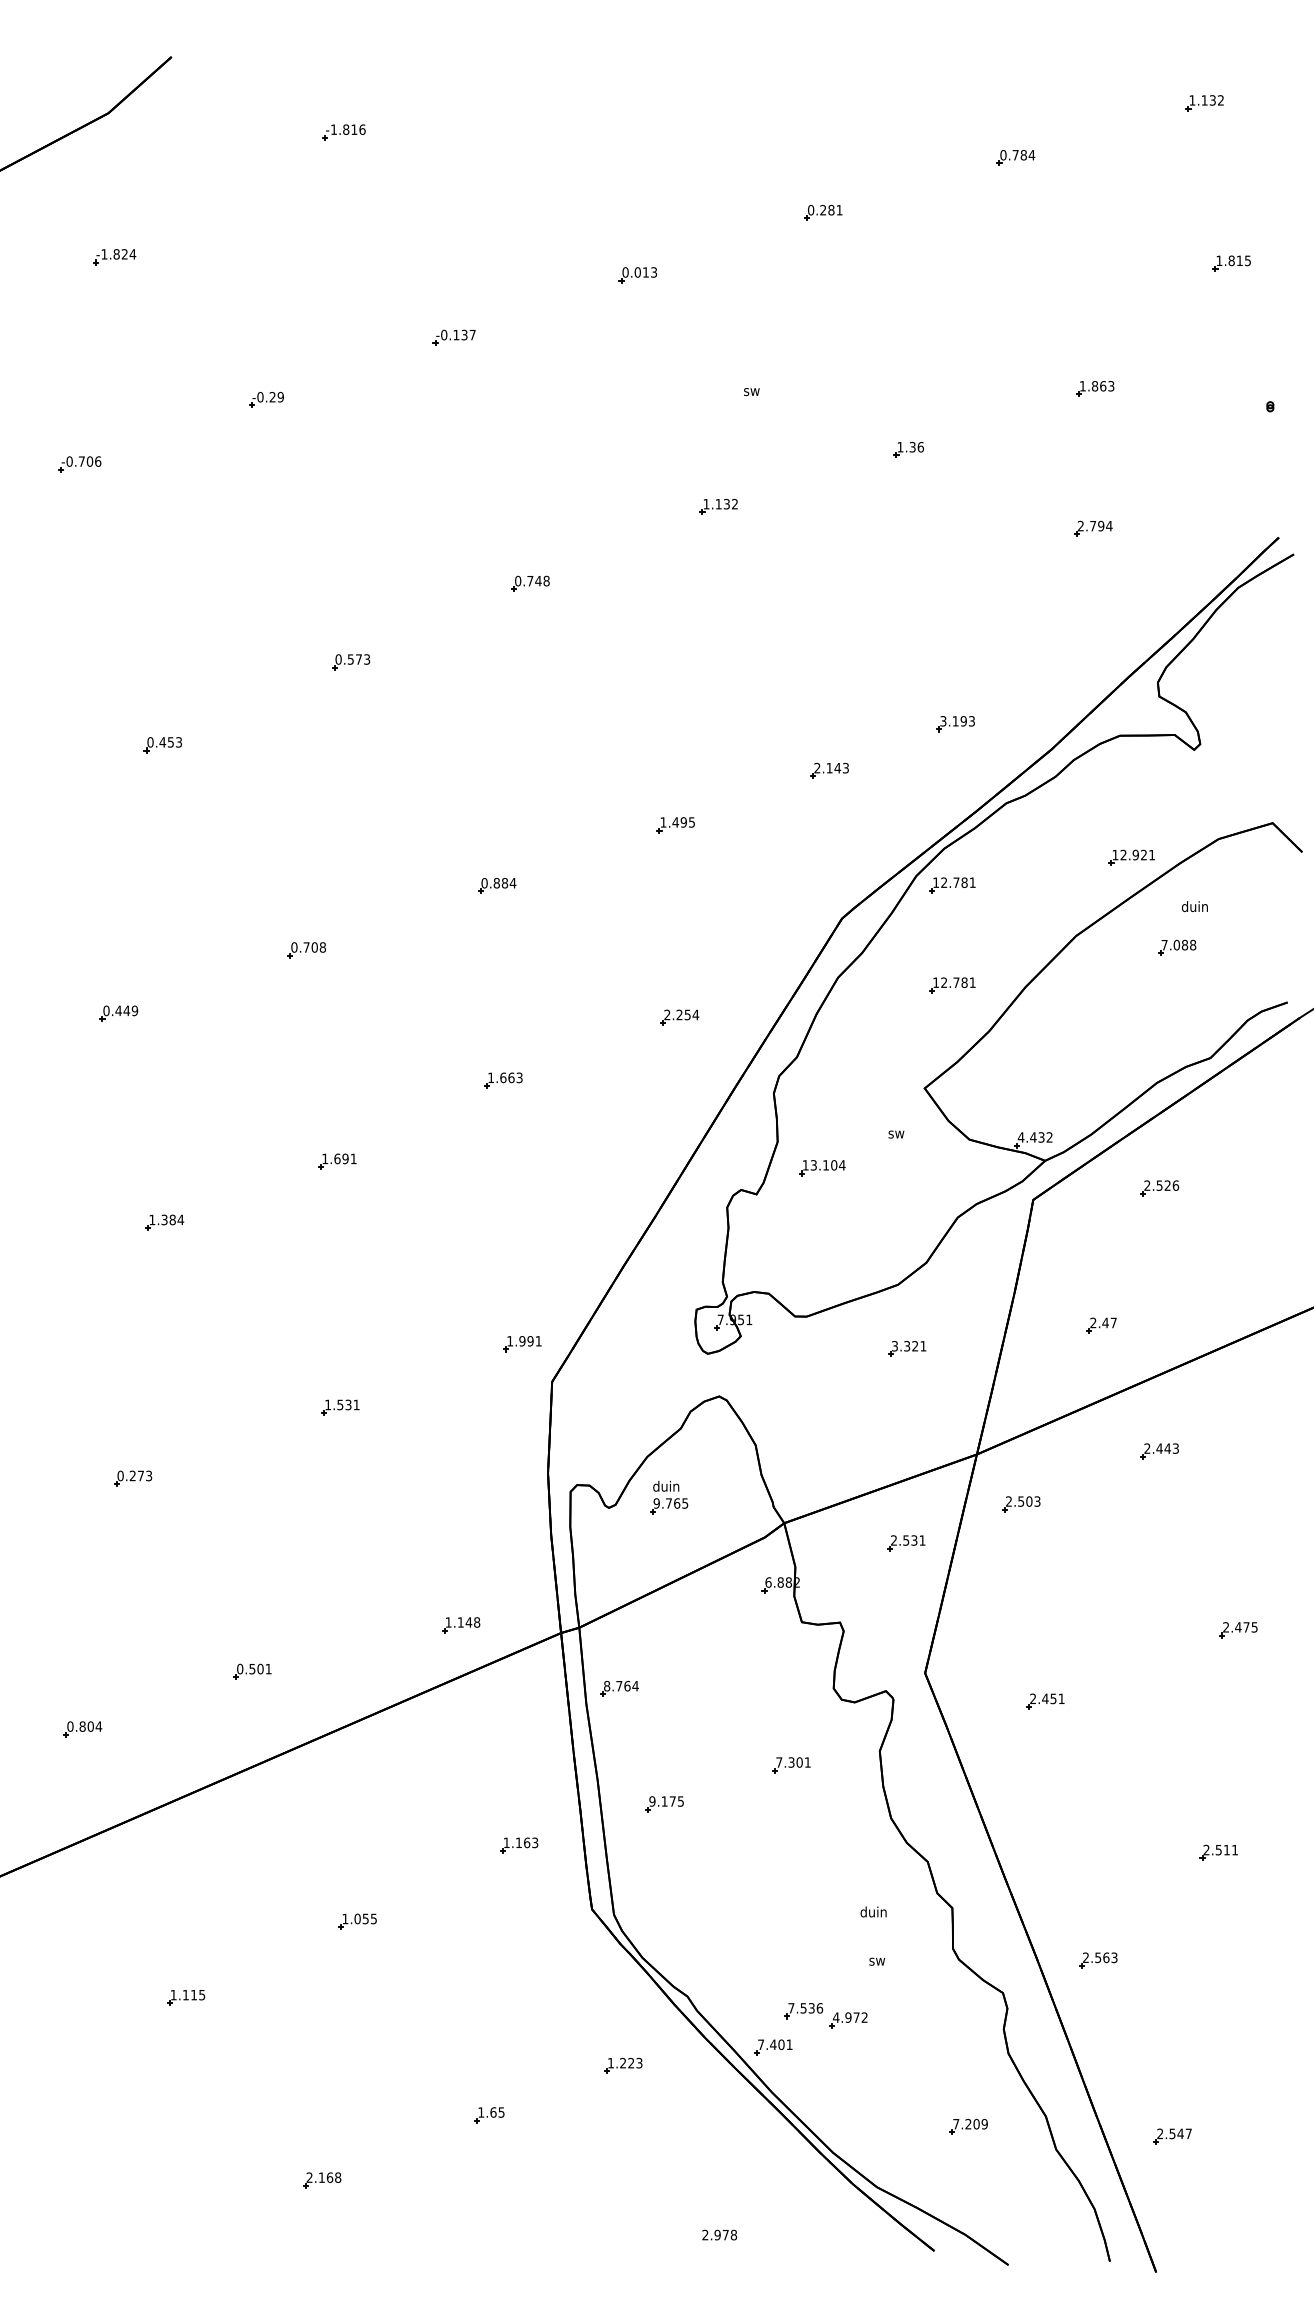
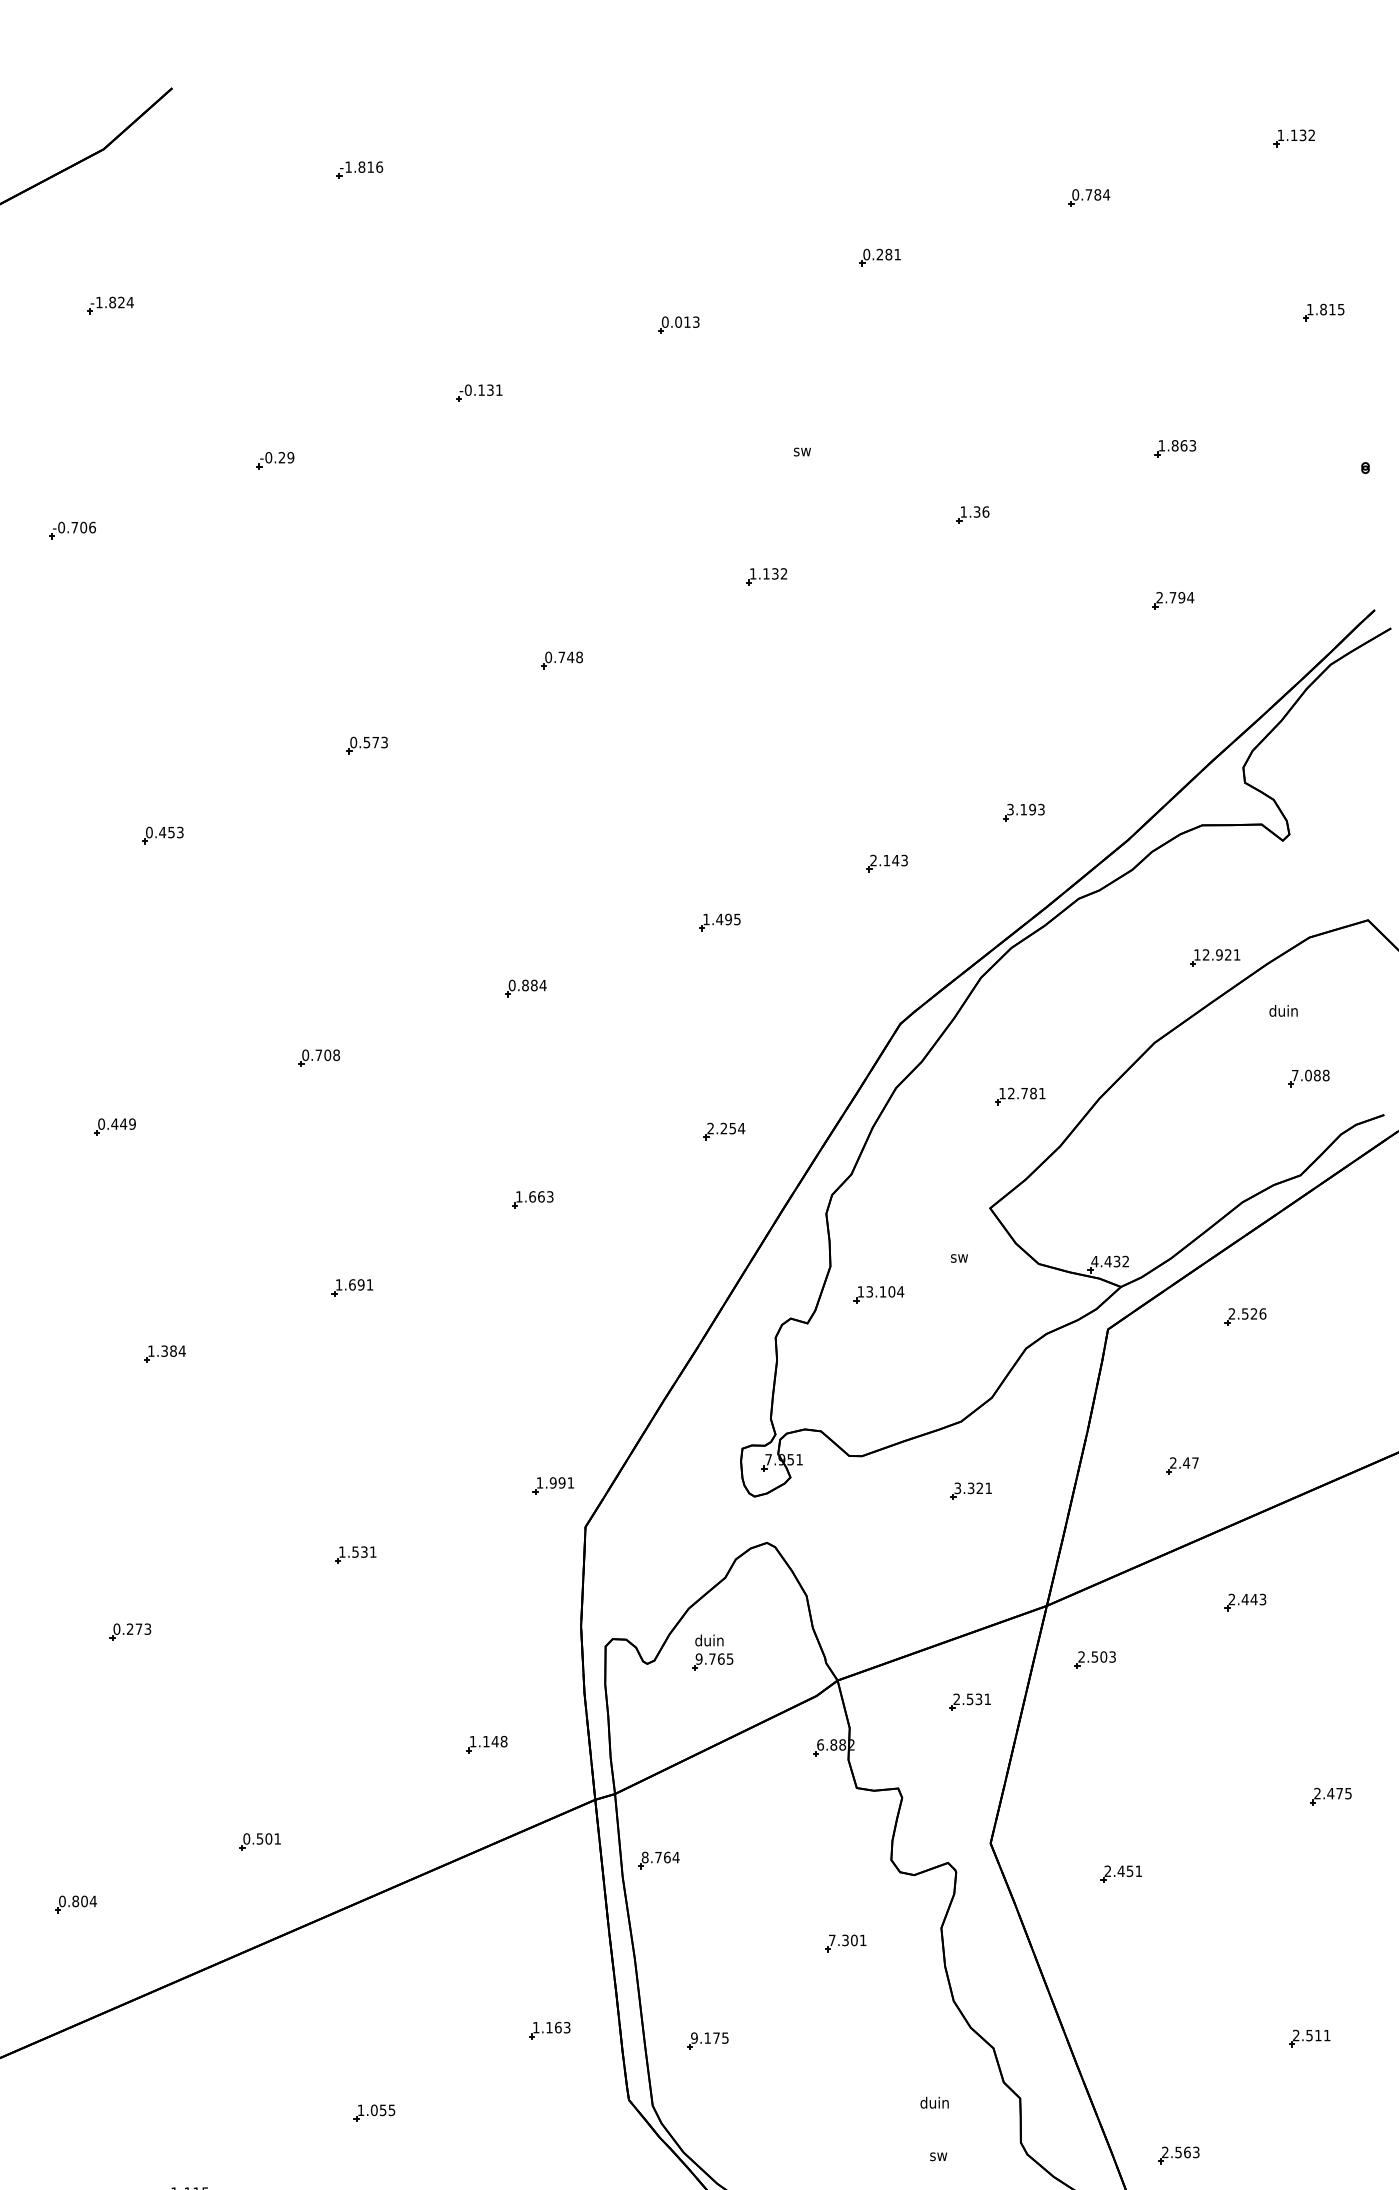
text: (472, 335) -> (499, 390), -0.137 -> -0.131
part: (952, 885) -> (1020, 987), removed
part: (1177, 947) -> (1309, 1078), moved
part: (461, 1625) -> (487, 1744), moved
part: (664, 1804) -> (707, 2041), moved

